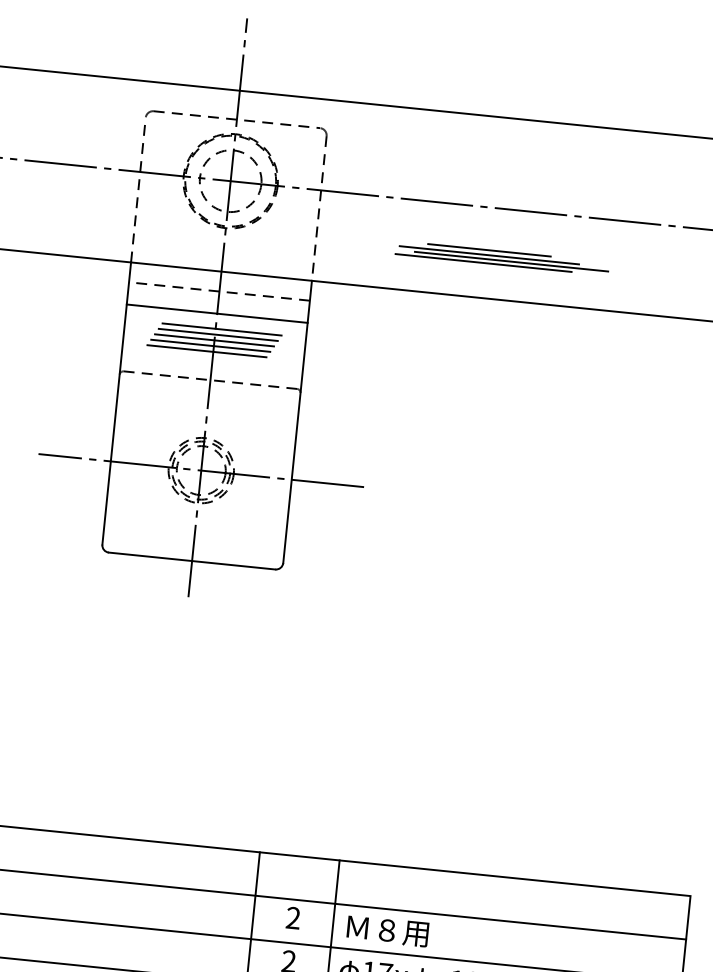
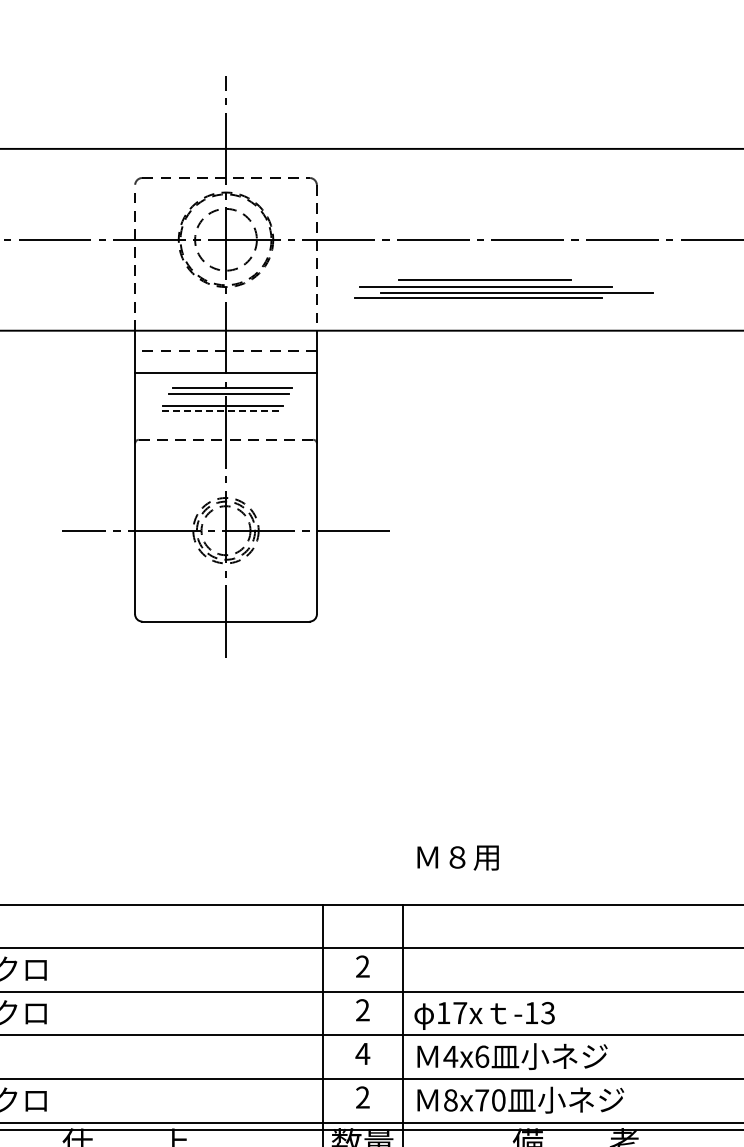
part: (501, 257) -> (503, 288), size x1.4
line: (214, 340) -> (225, 399), removed
line: (206, 351) -> (219, 411), solid -> dashed
text: (387, 930) -> (457, 857), moved

